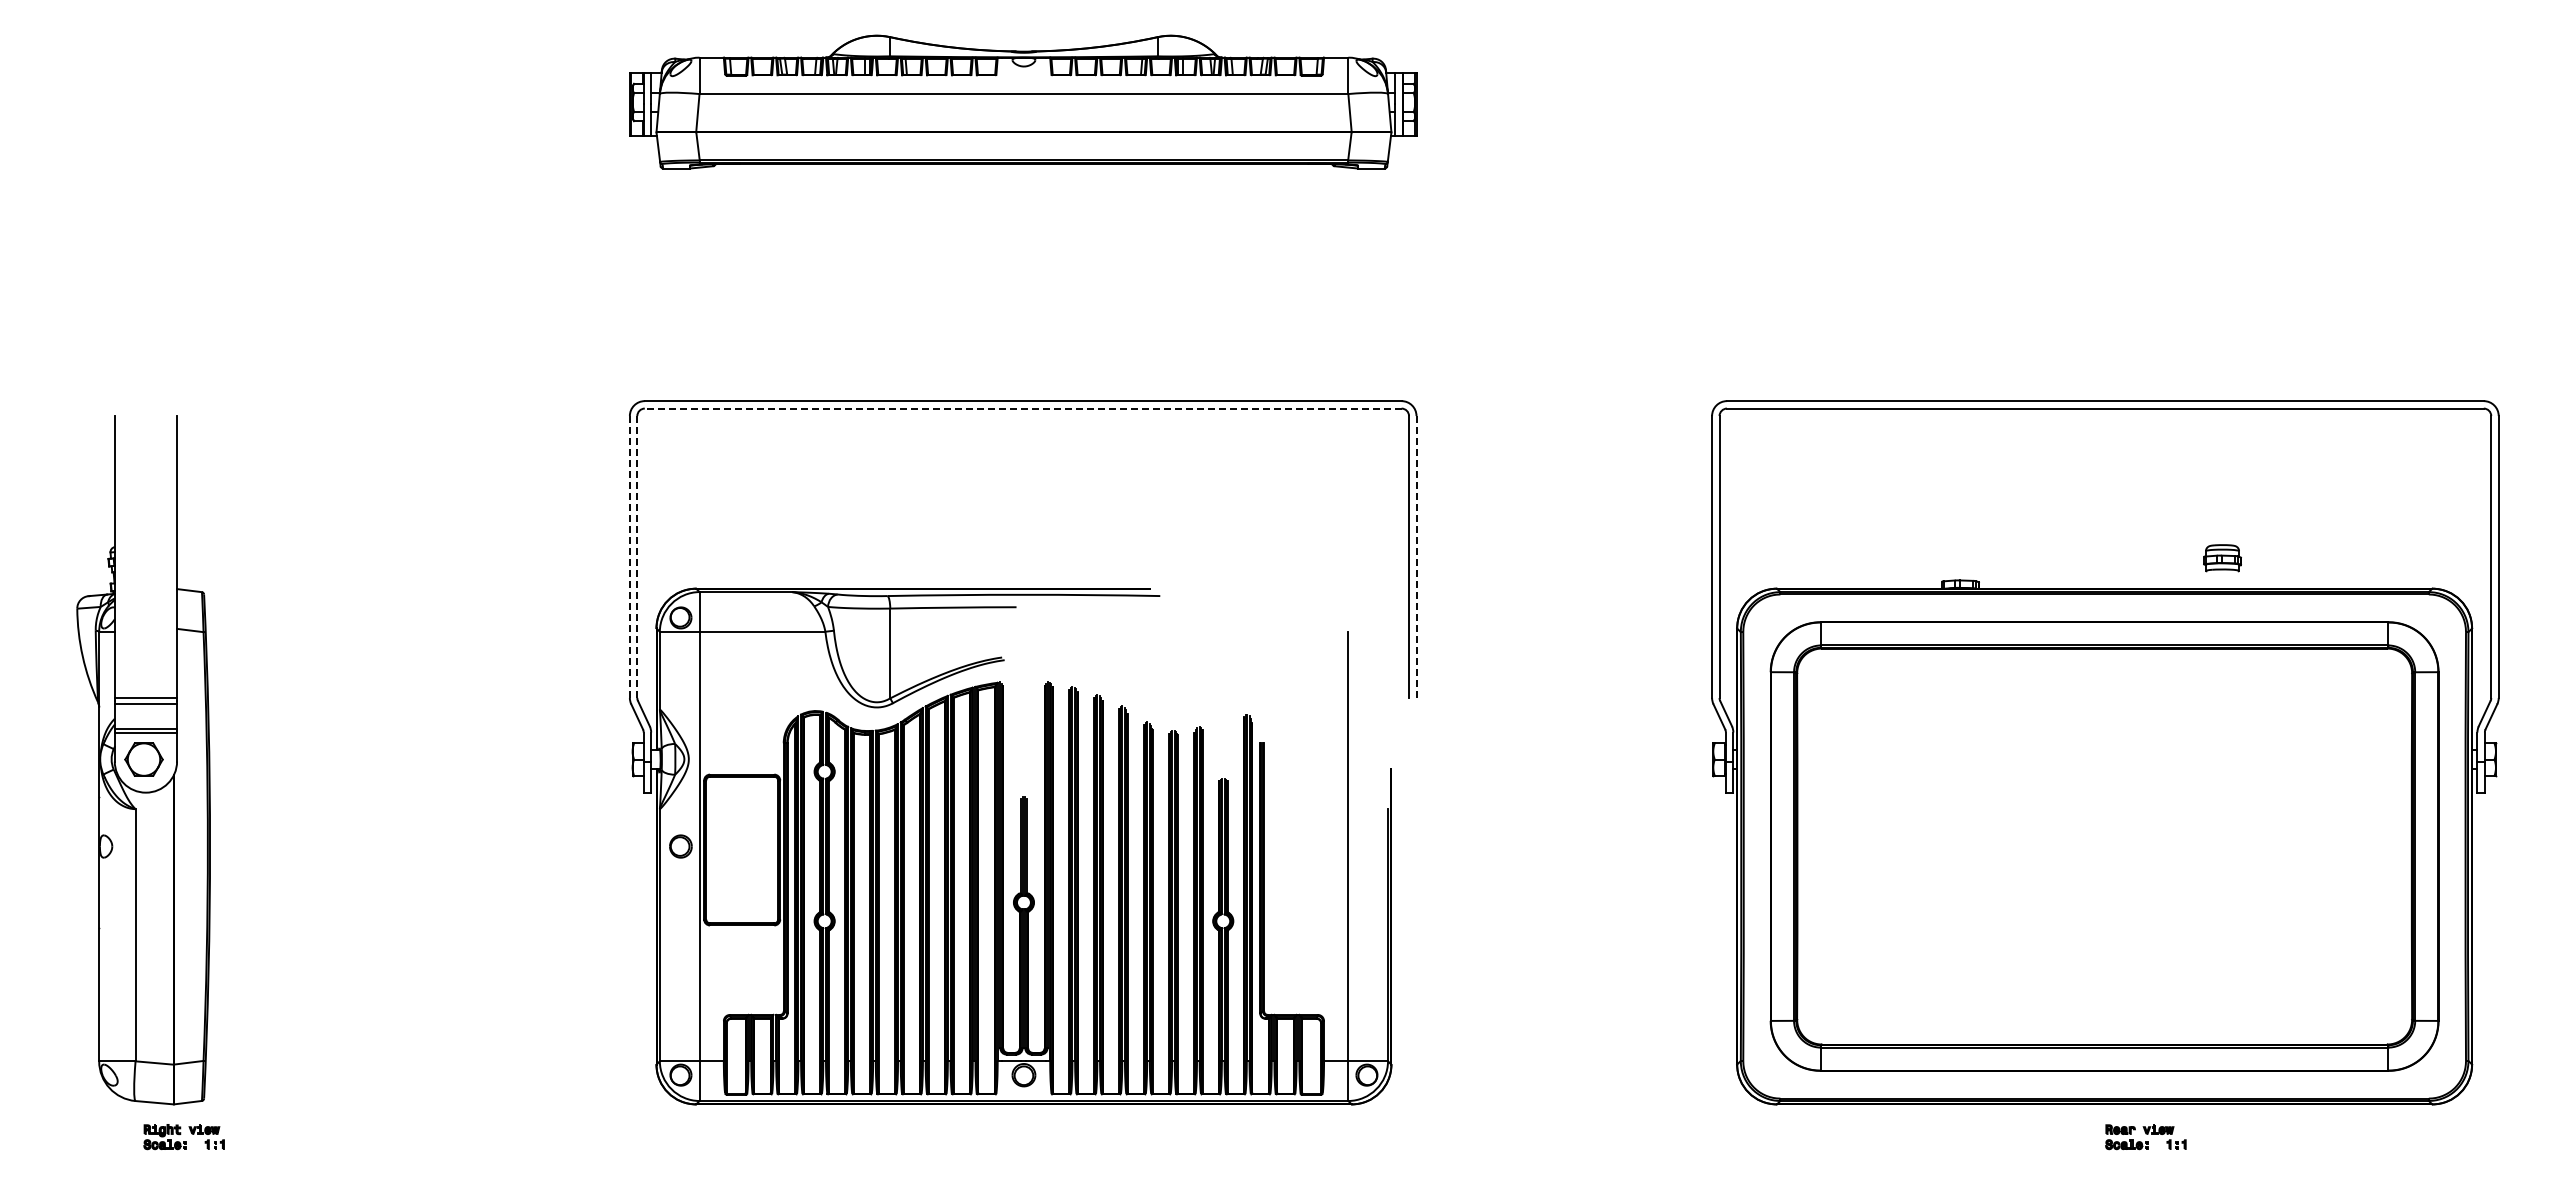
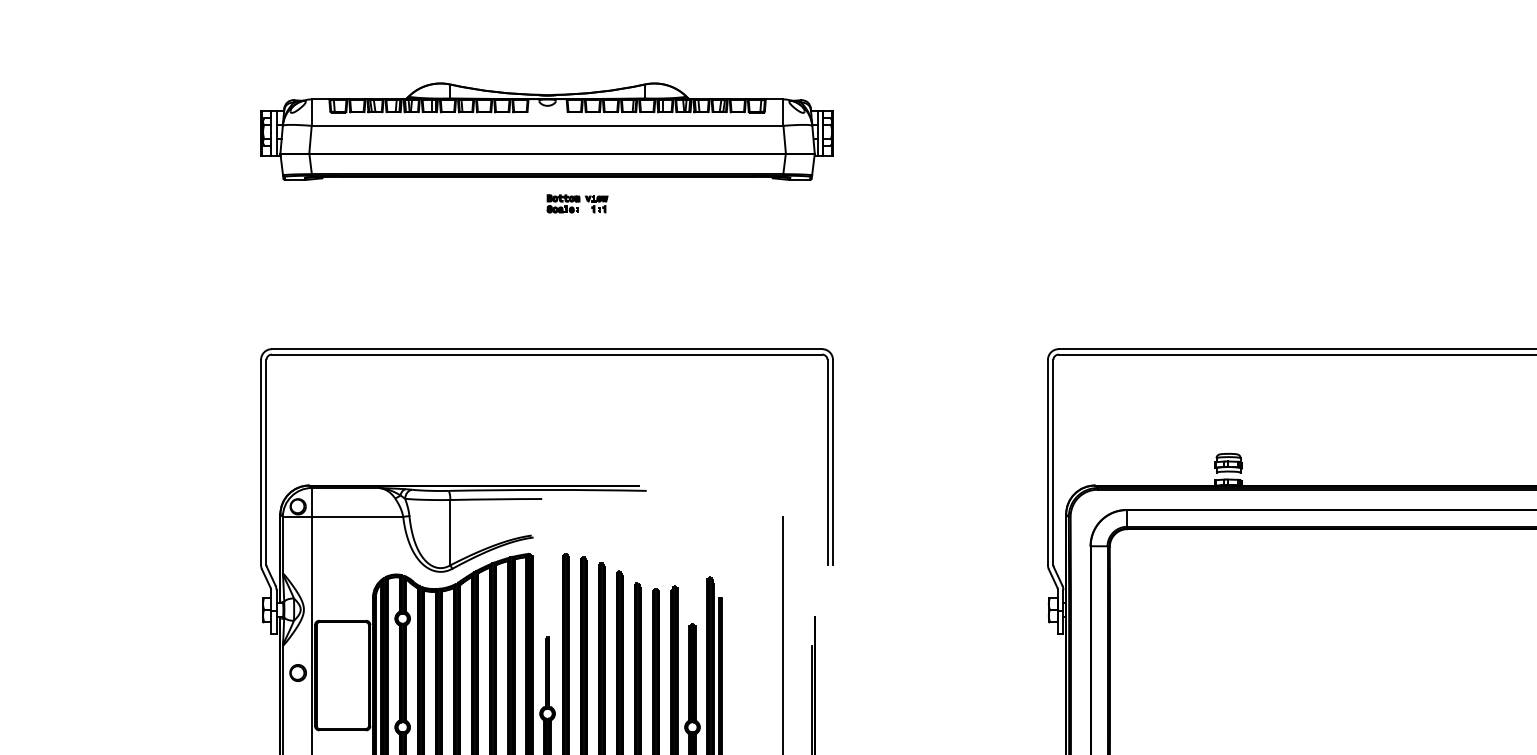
part: (1064, 201) -> (577, 204), added
line: (1022, 408) -> (546, 354), dashed -> solid
line: (629, 557) -> (260, 462), dashed -> solid
line: (637, 557) -> (266, 462), dashed -> solid
line: (1416, 557) -> (833, 462), dashed -> solid
part: (2222, 558) -> (1228, 463), moved

